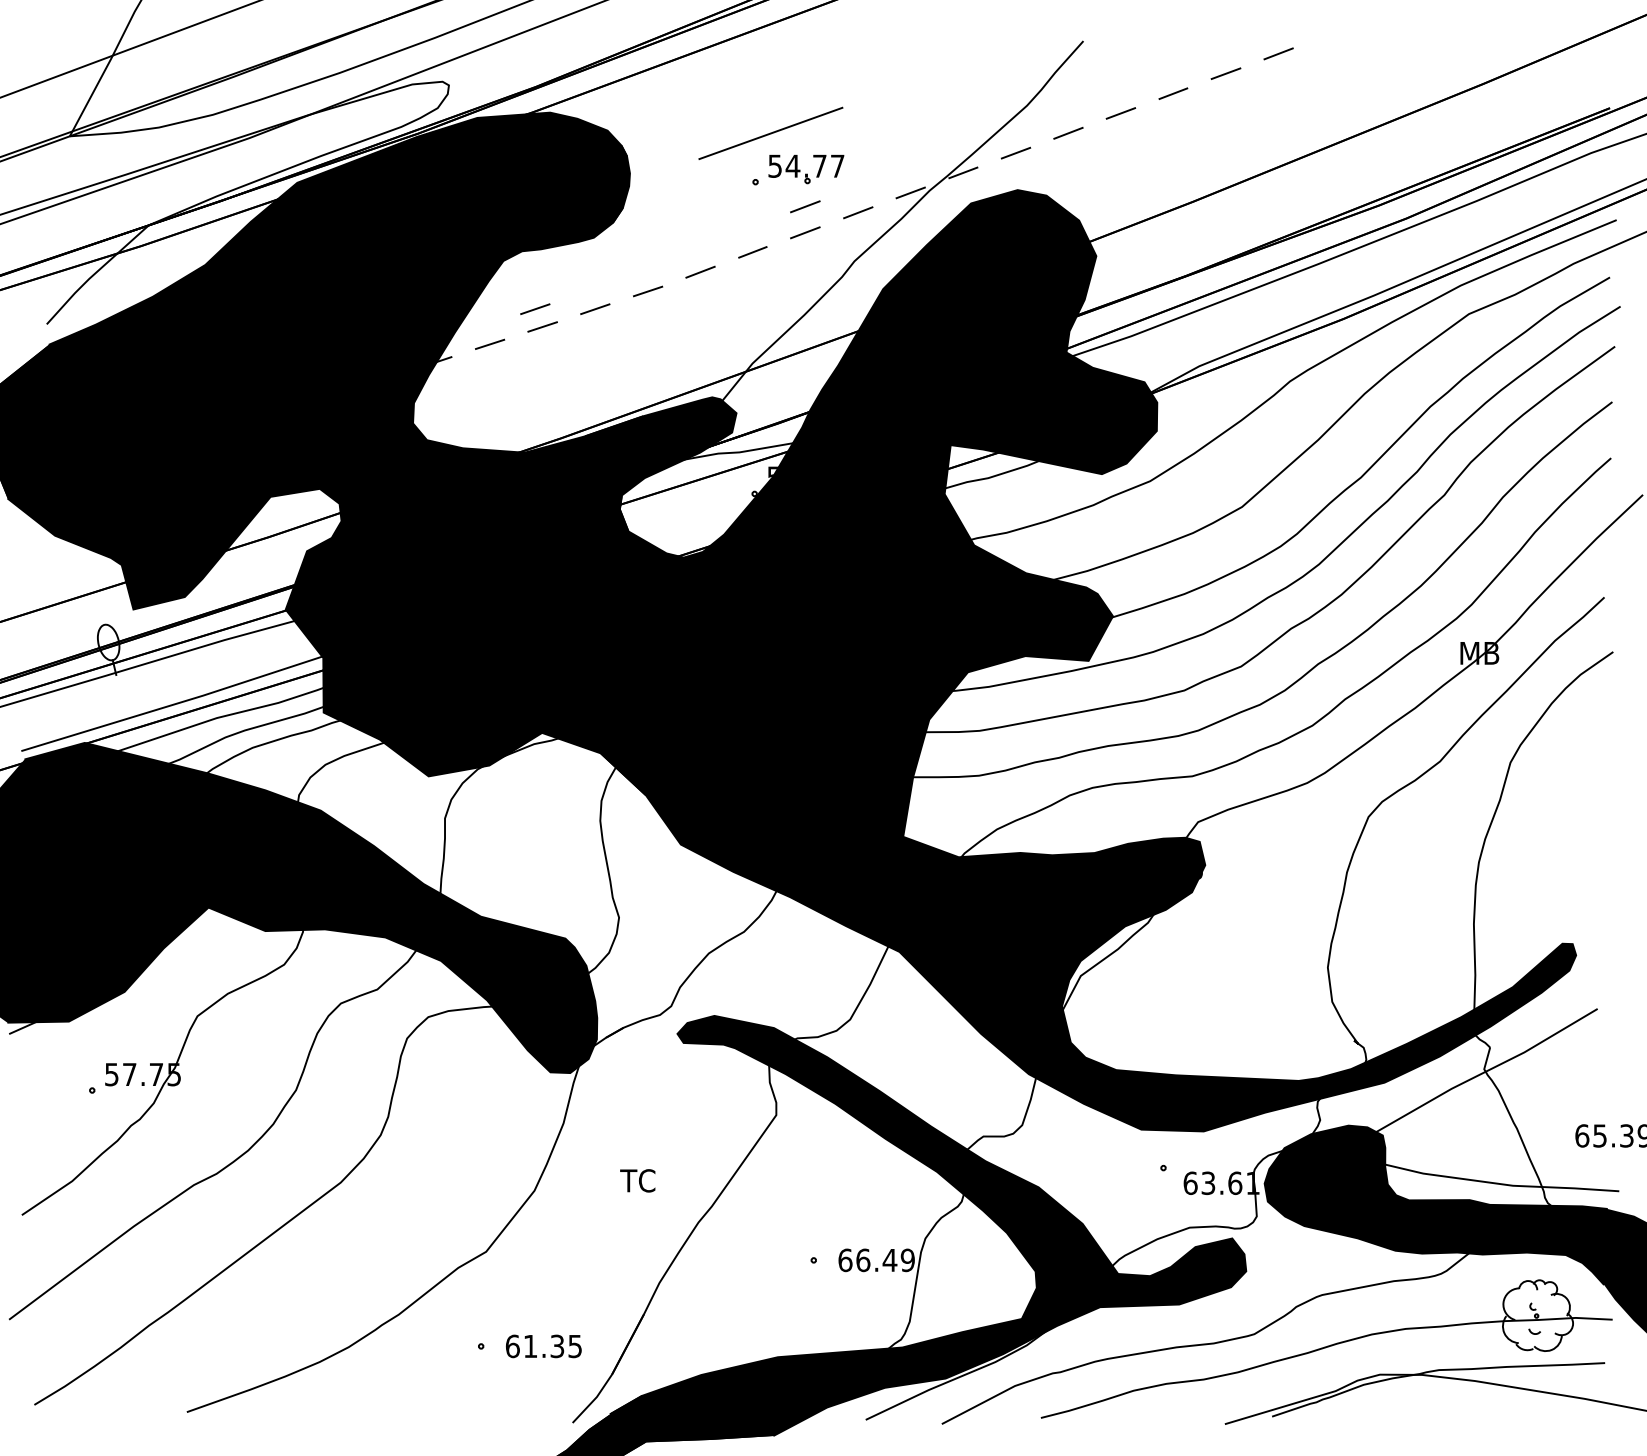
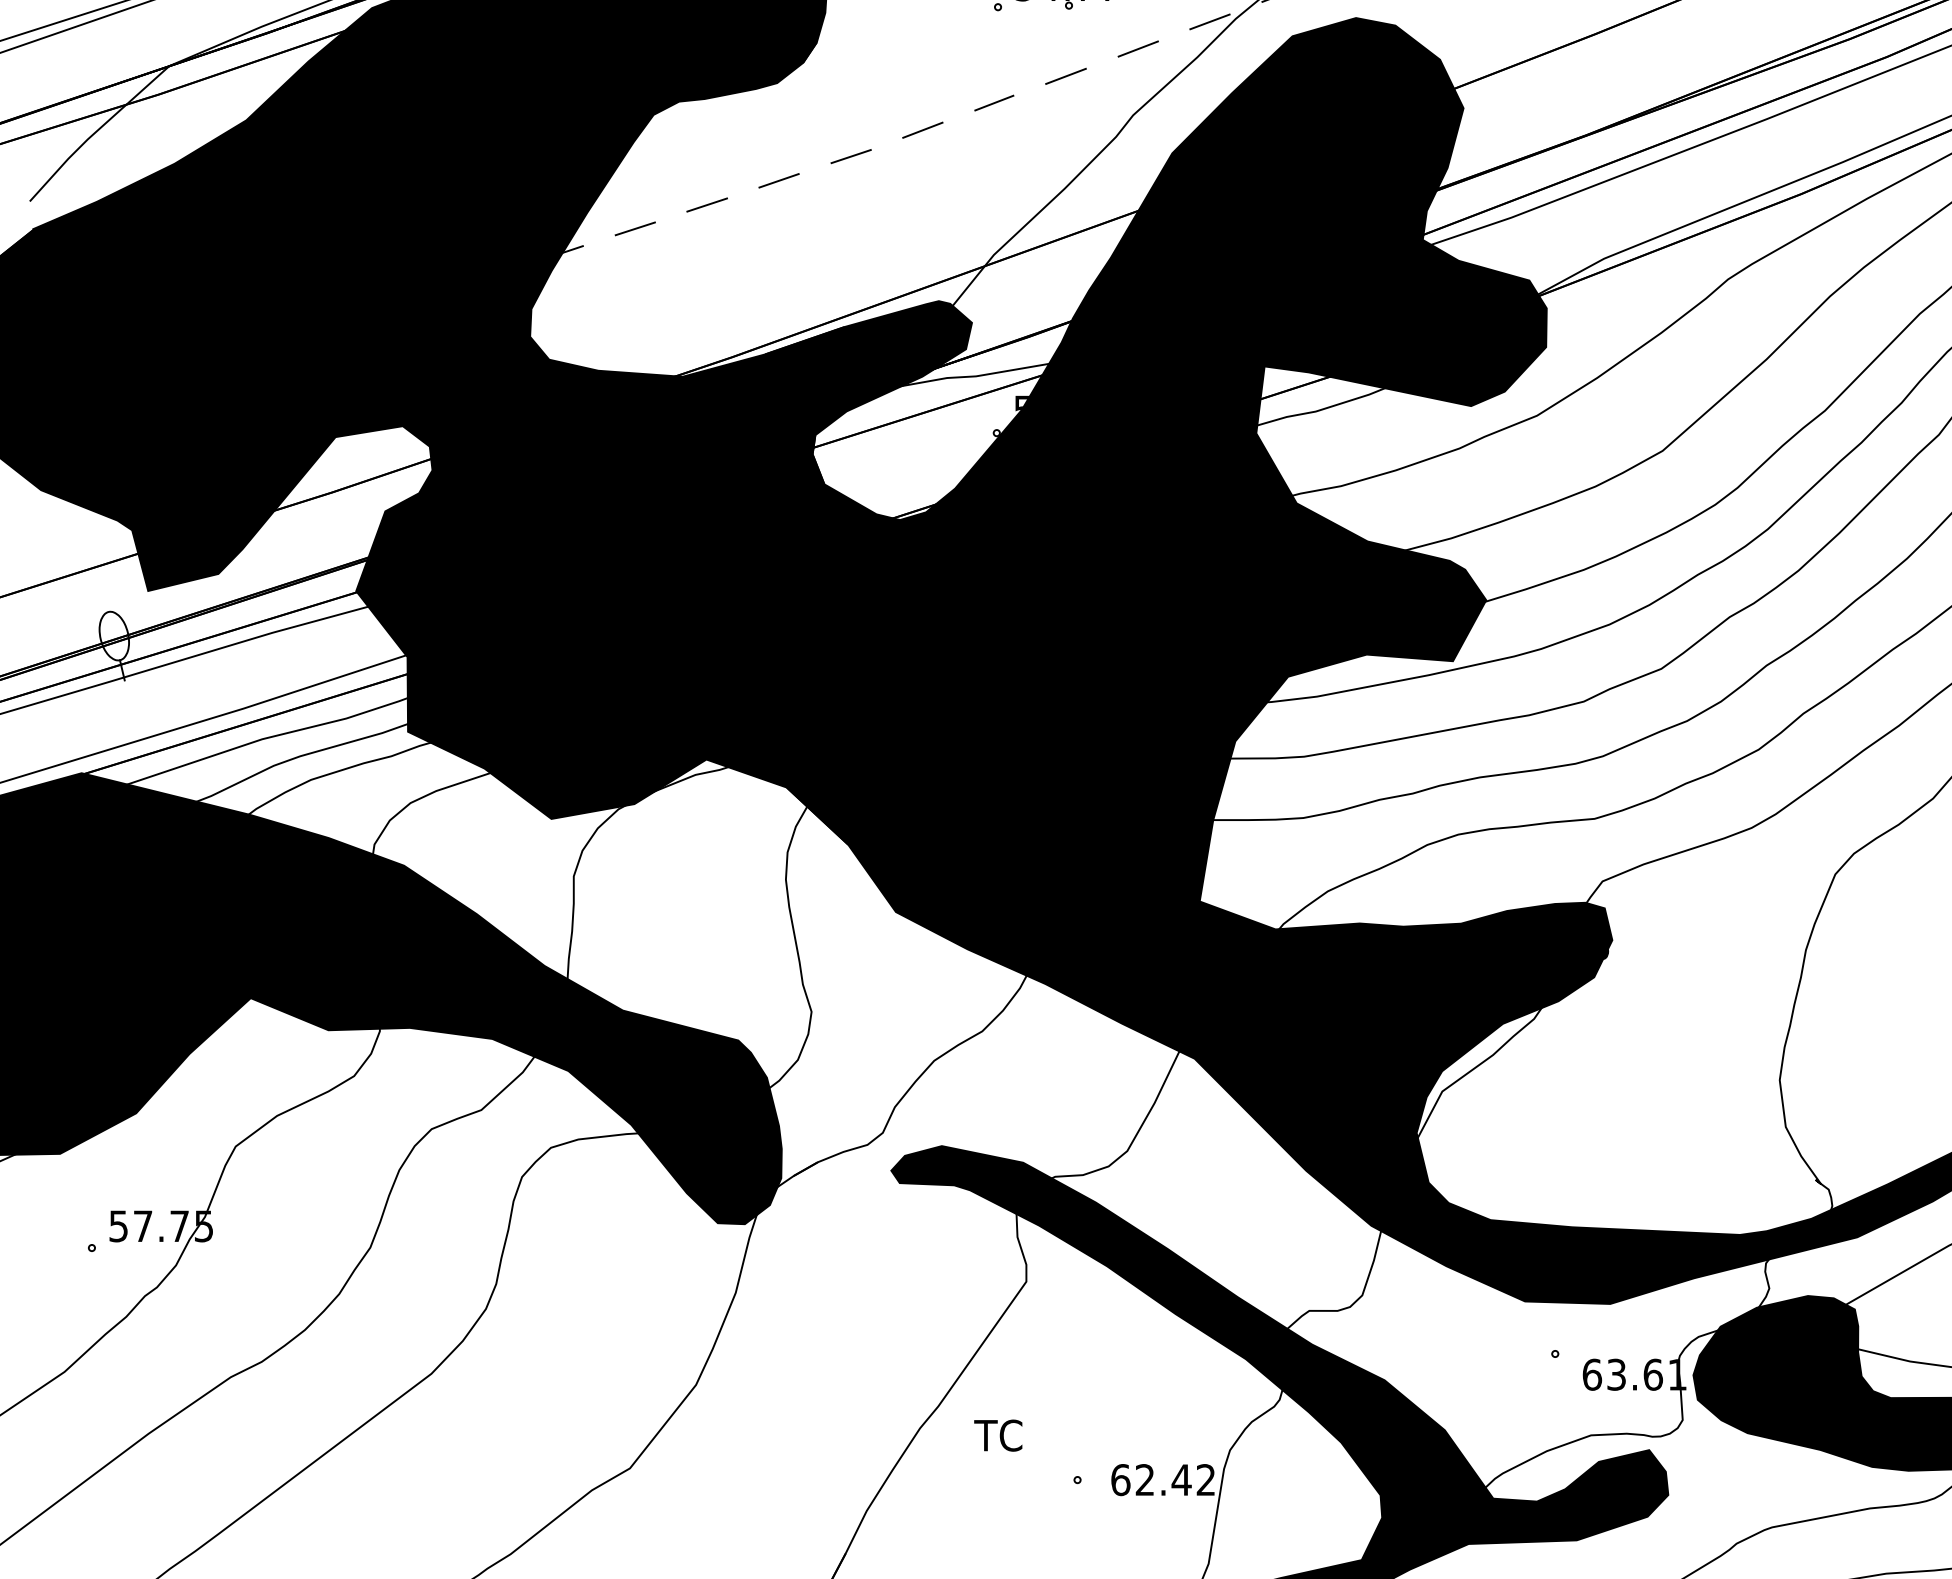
line: (805, 206) -> (1066, 40), removed
line: (535, 308) -> (697, 179), removed
text: (637, 1180) -> (997, 1435), moved
text: (885, 1260) -> (1175, 1480), 66.49 -> 62.42

